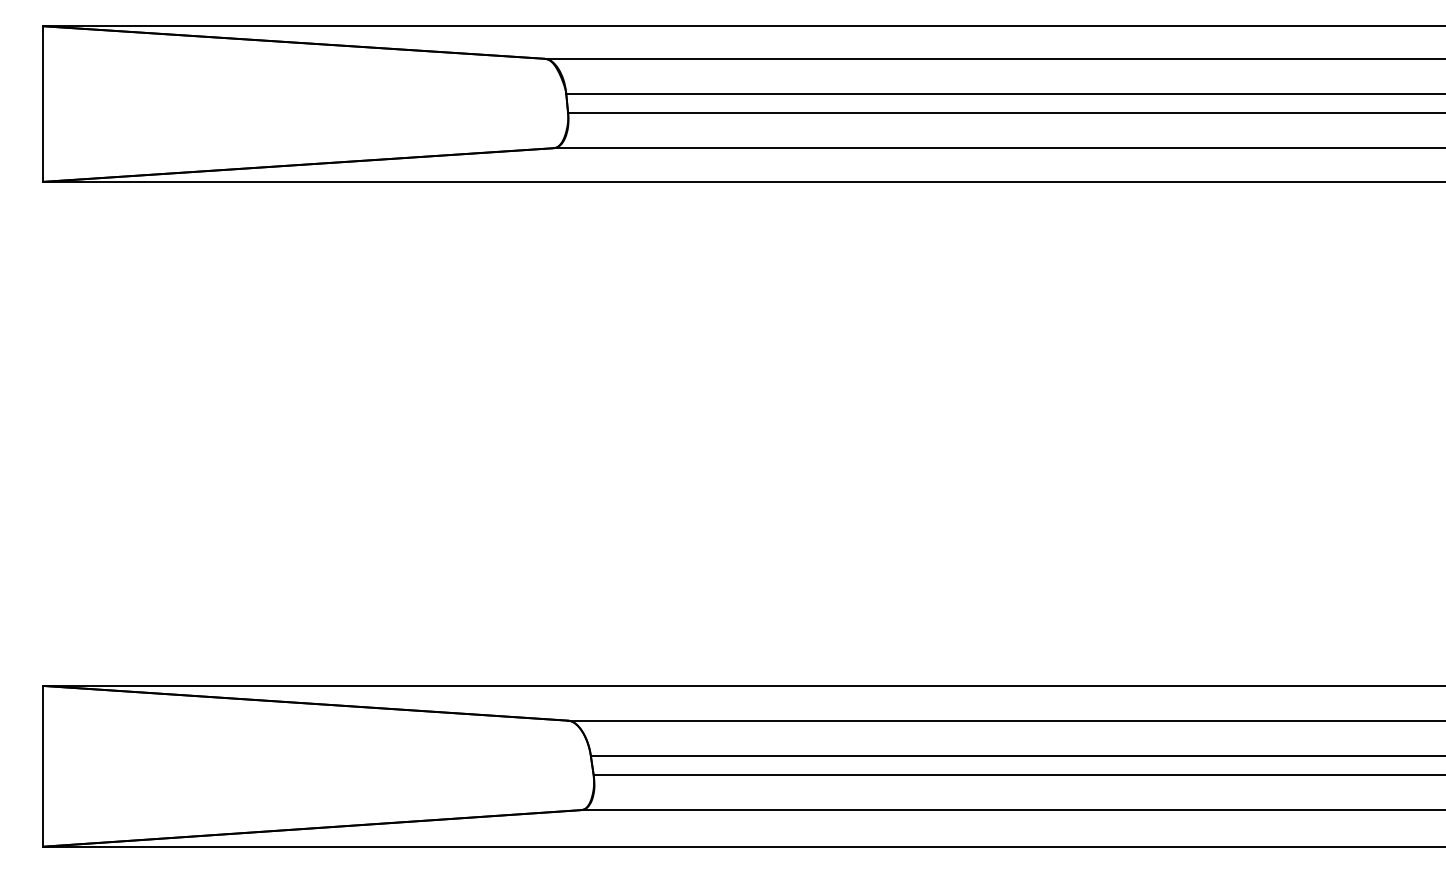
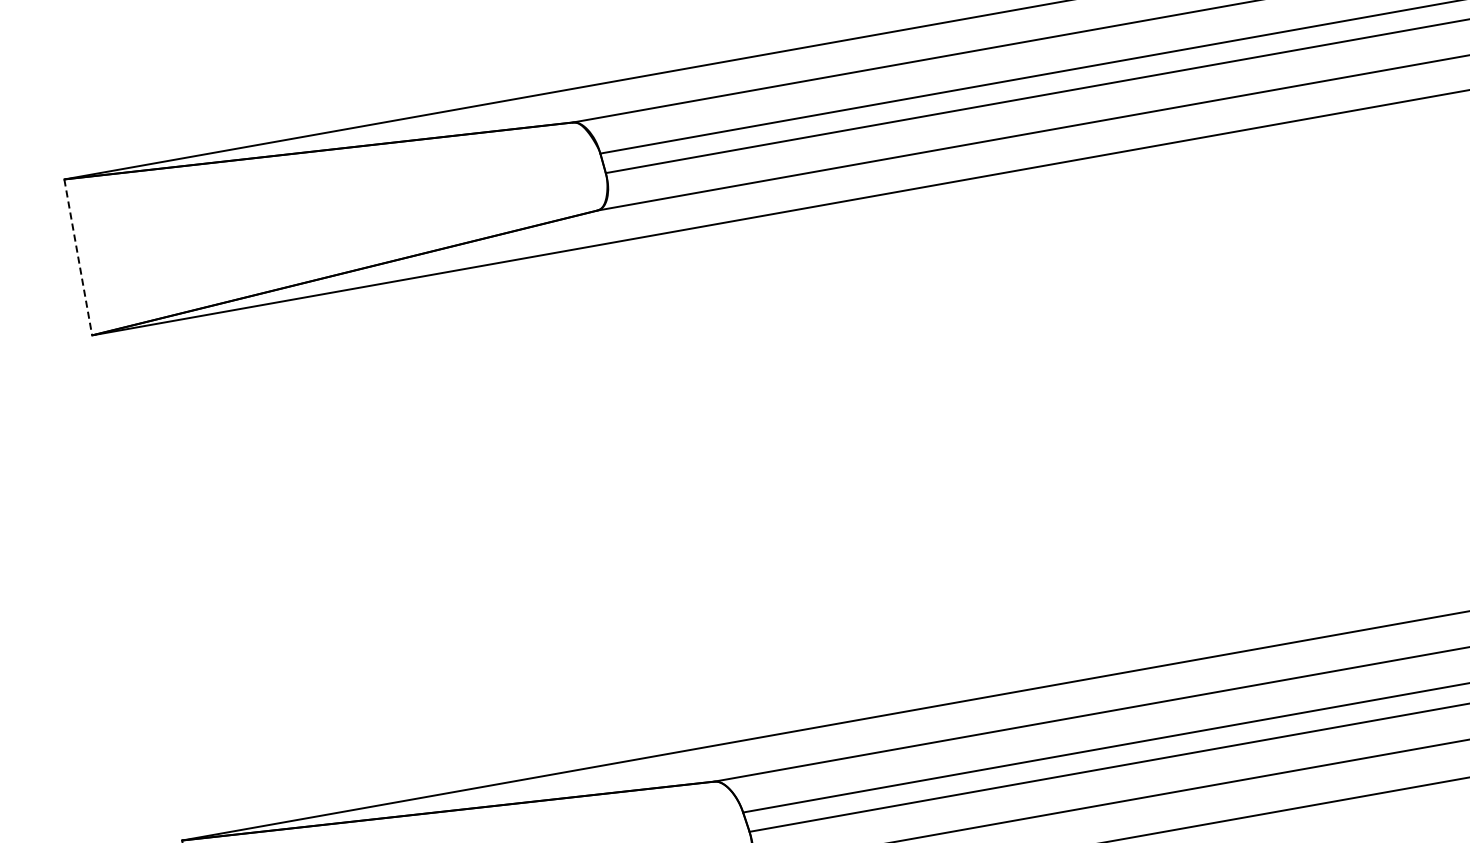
line: (43, 104) -> (78, 257), solid -> dashed

